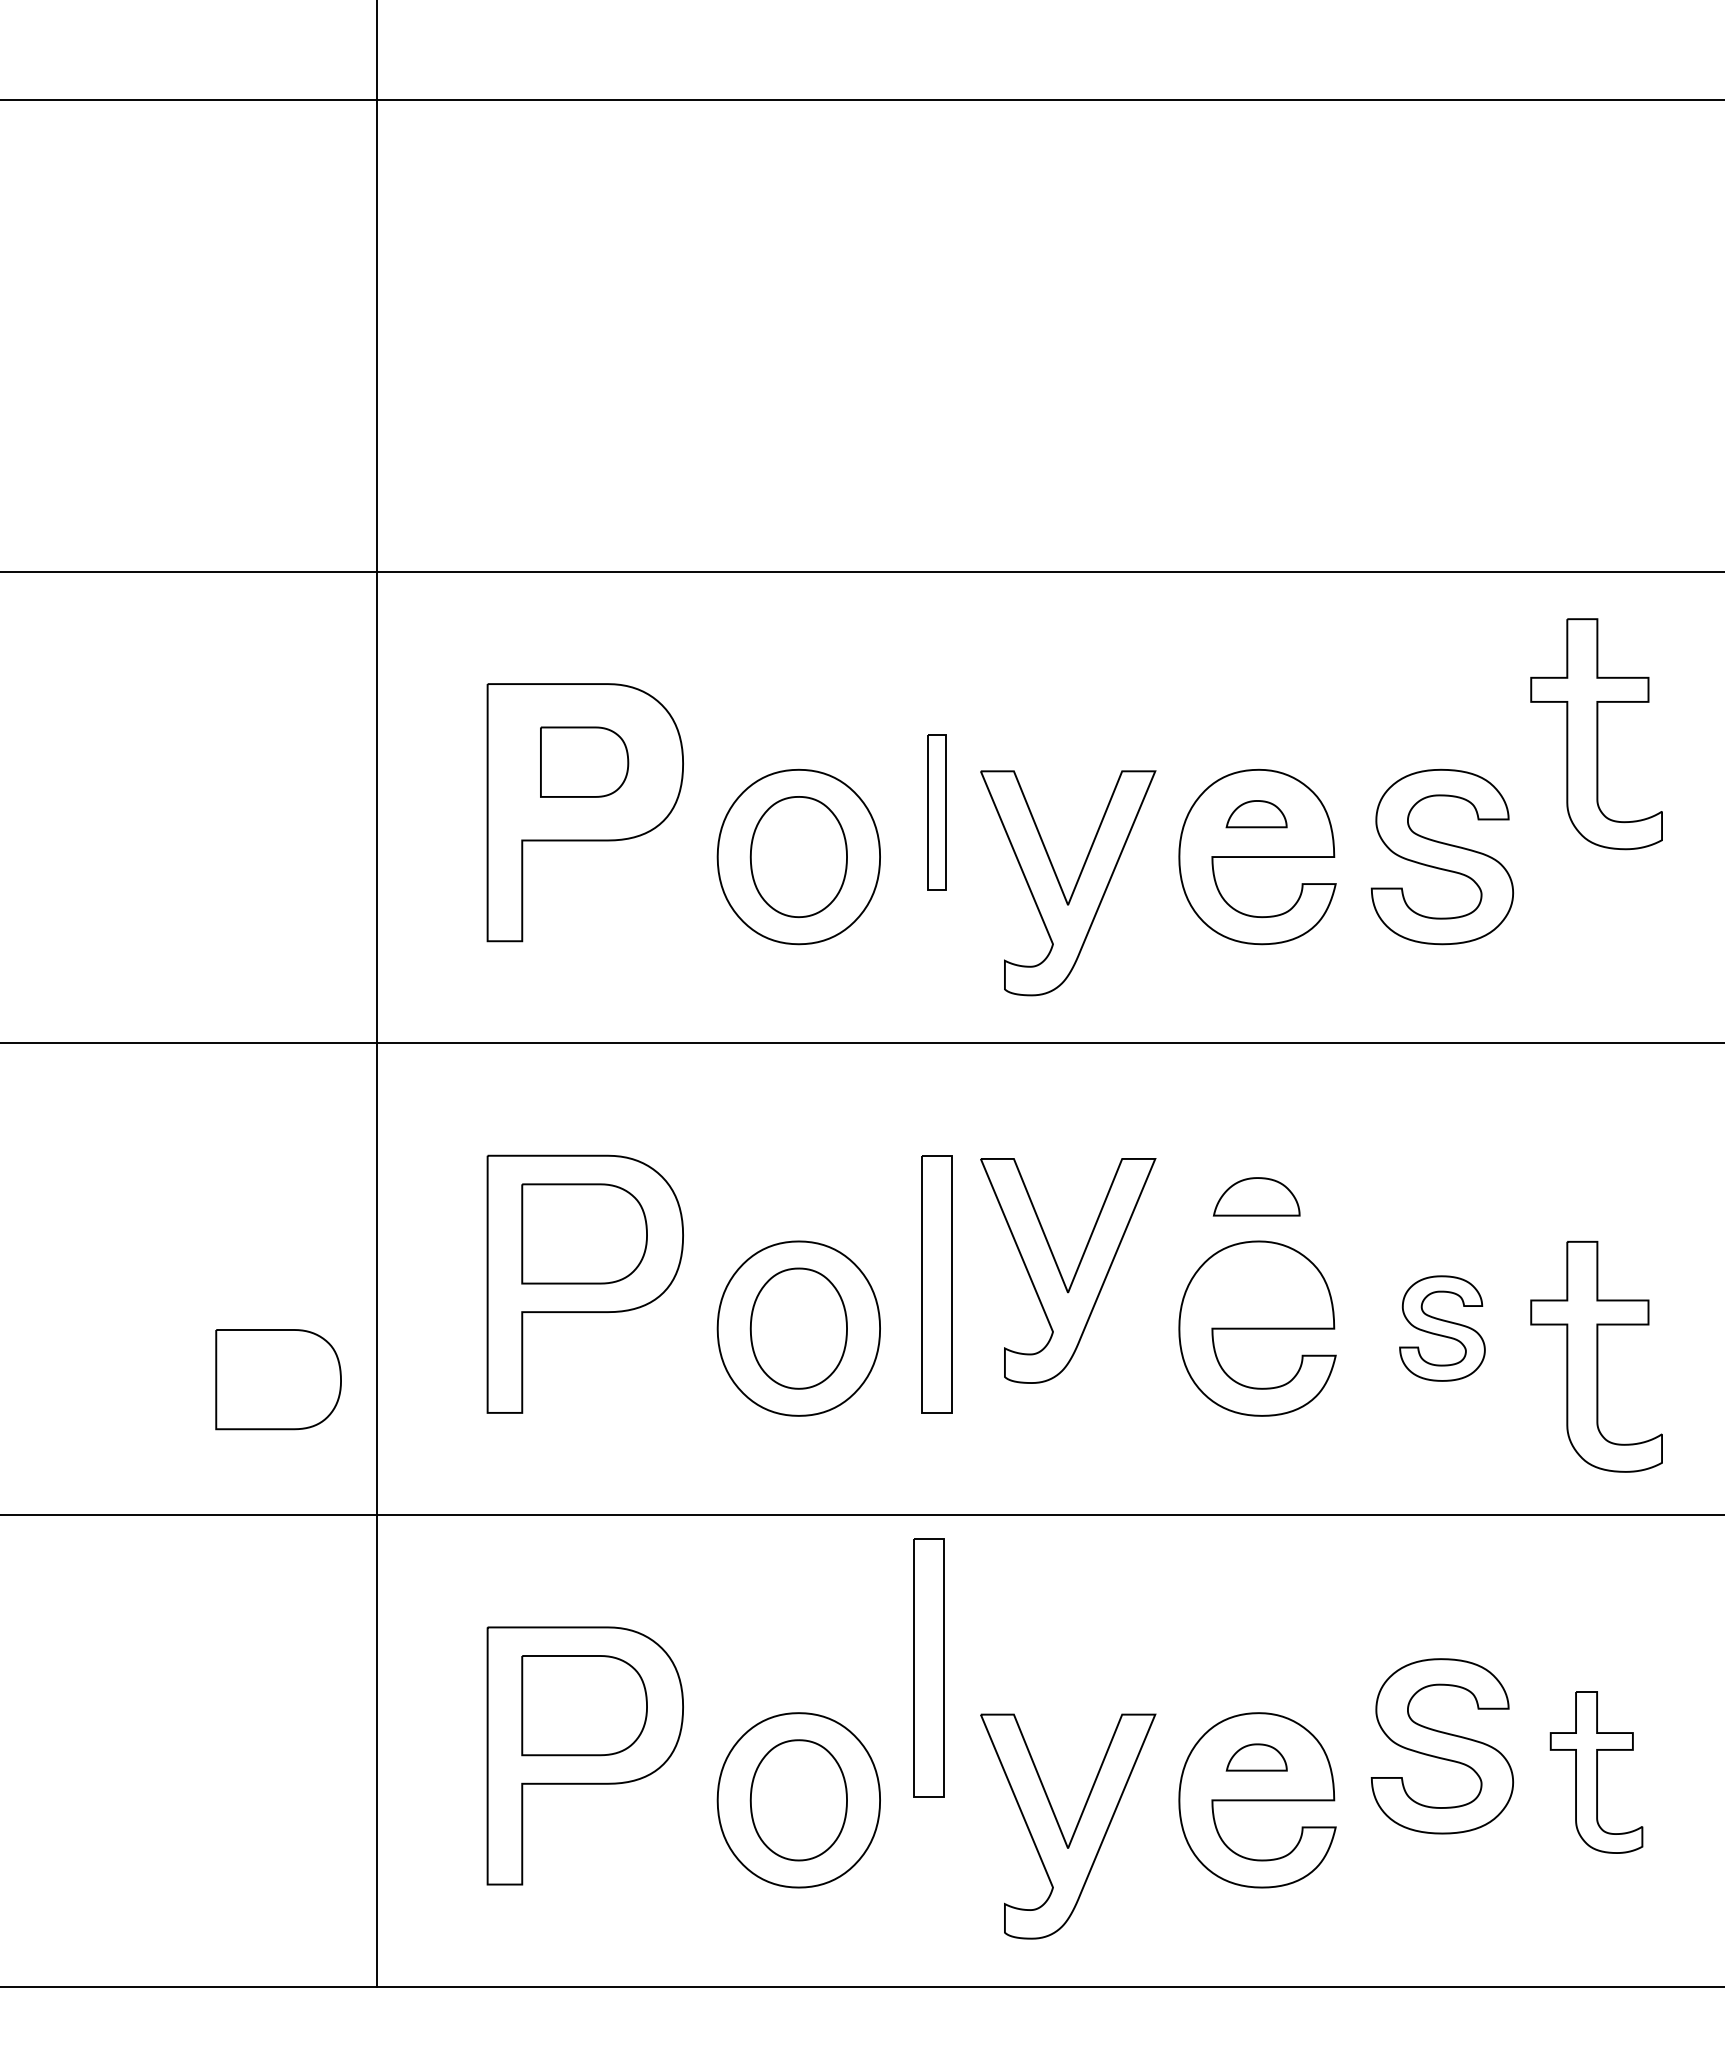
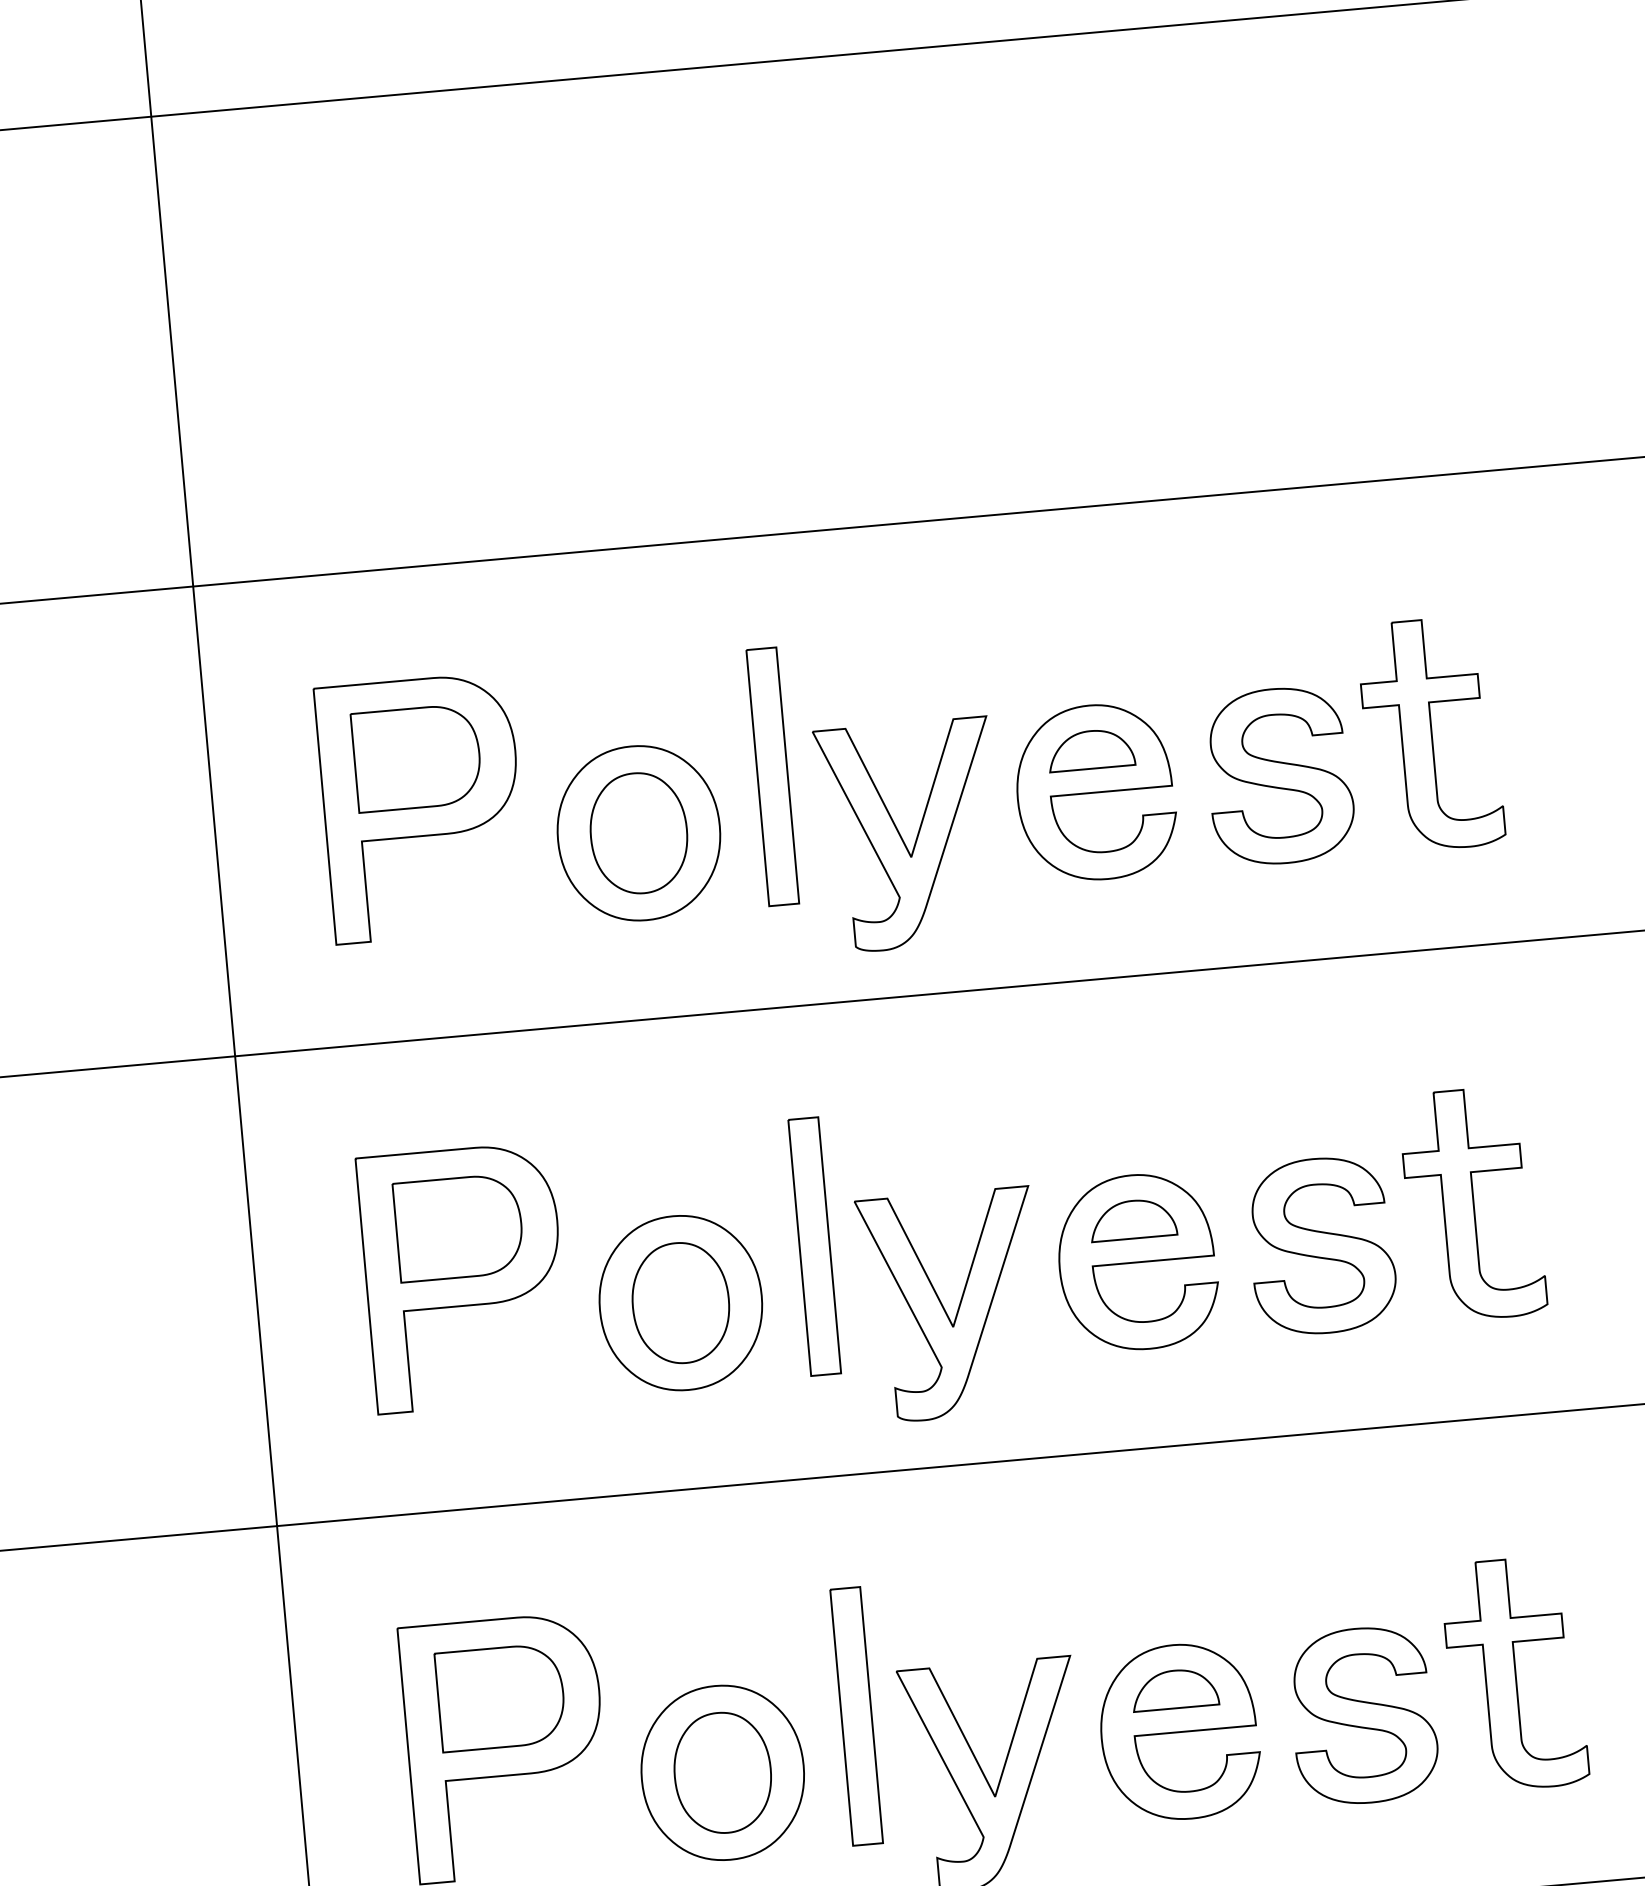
part: (1596, 734) -> (1430, 734), moved
part: (584, 761) -> (416, 757), size x1.43
part: (936, 812) -> (772, 776), size x1.67
part: (1256, 813) -> (1090, 749), size x1.43
part: (1256, 1196) -> (1132, 1219), moved
part: (1074, 1273) -> (957, 1307), moved
part: (1442, 1328) -> (1321, 1245), size x1.67
part: (1596, 1356) -> (1472, 1204), moved
part: (278, 1379) -> (167, 1399), removed
part: (928, 1667) -> (855, 1716), moved
part: (1442, 1746) -> (1363, 1715), moved
part: (1256, 1757) -> (1174, 1689), size x1.43
part: (1596, 1772) -> (1514, 1674), size x1.43

